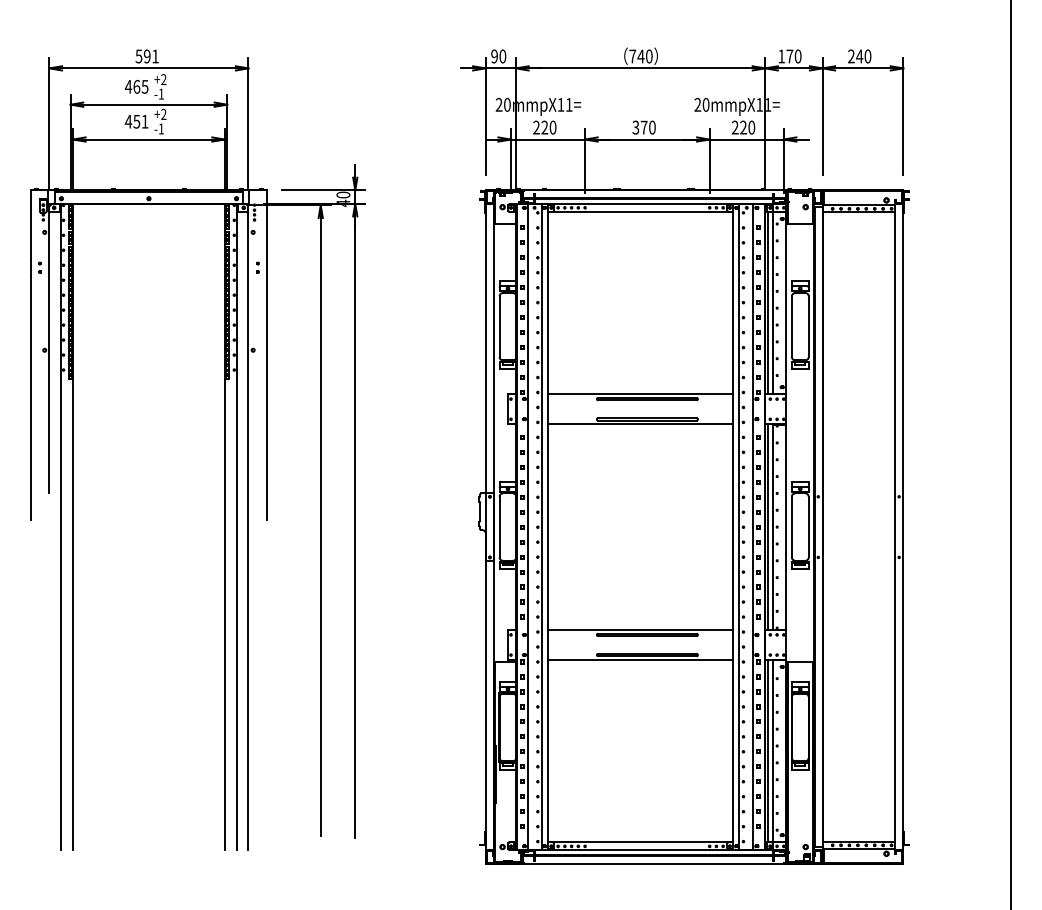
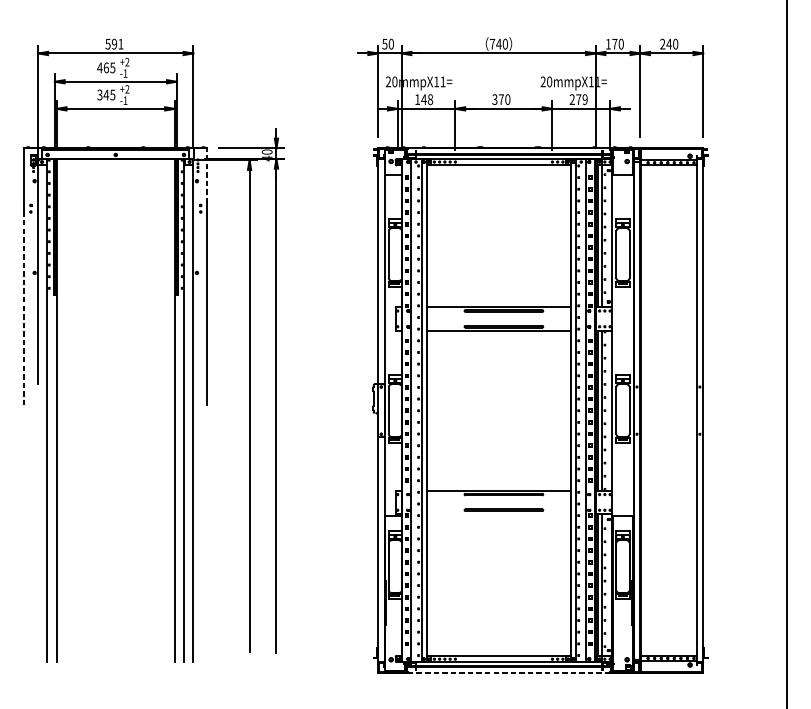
text: (494, 56) -> (384, 44), 90 -> 50
text: (136, 121) -> (106, 94), 451 -> 345
text: (544, 127) -> (423, 99), 220 -> 148
text: (747, 127) -> (581, 99), 220 -> 279
line: (266, 225) -> (207, 175), solid -> dashed
line: (31, 397) -> (24, 309), solid -> dashed
line: (640, 660) -> (498, 514), removed
line: (654, 863) -> (509, 672), solid -> dashed

